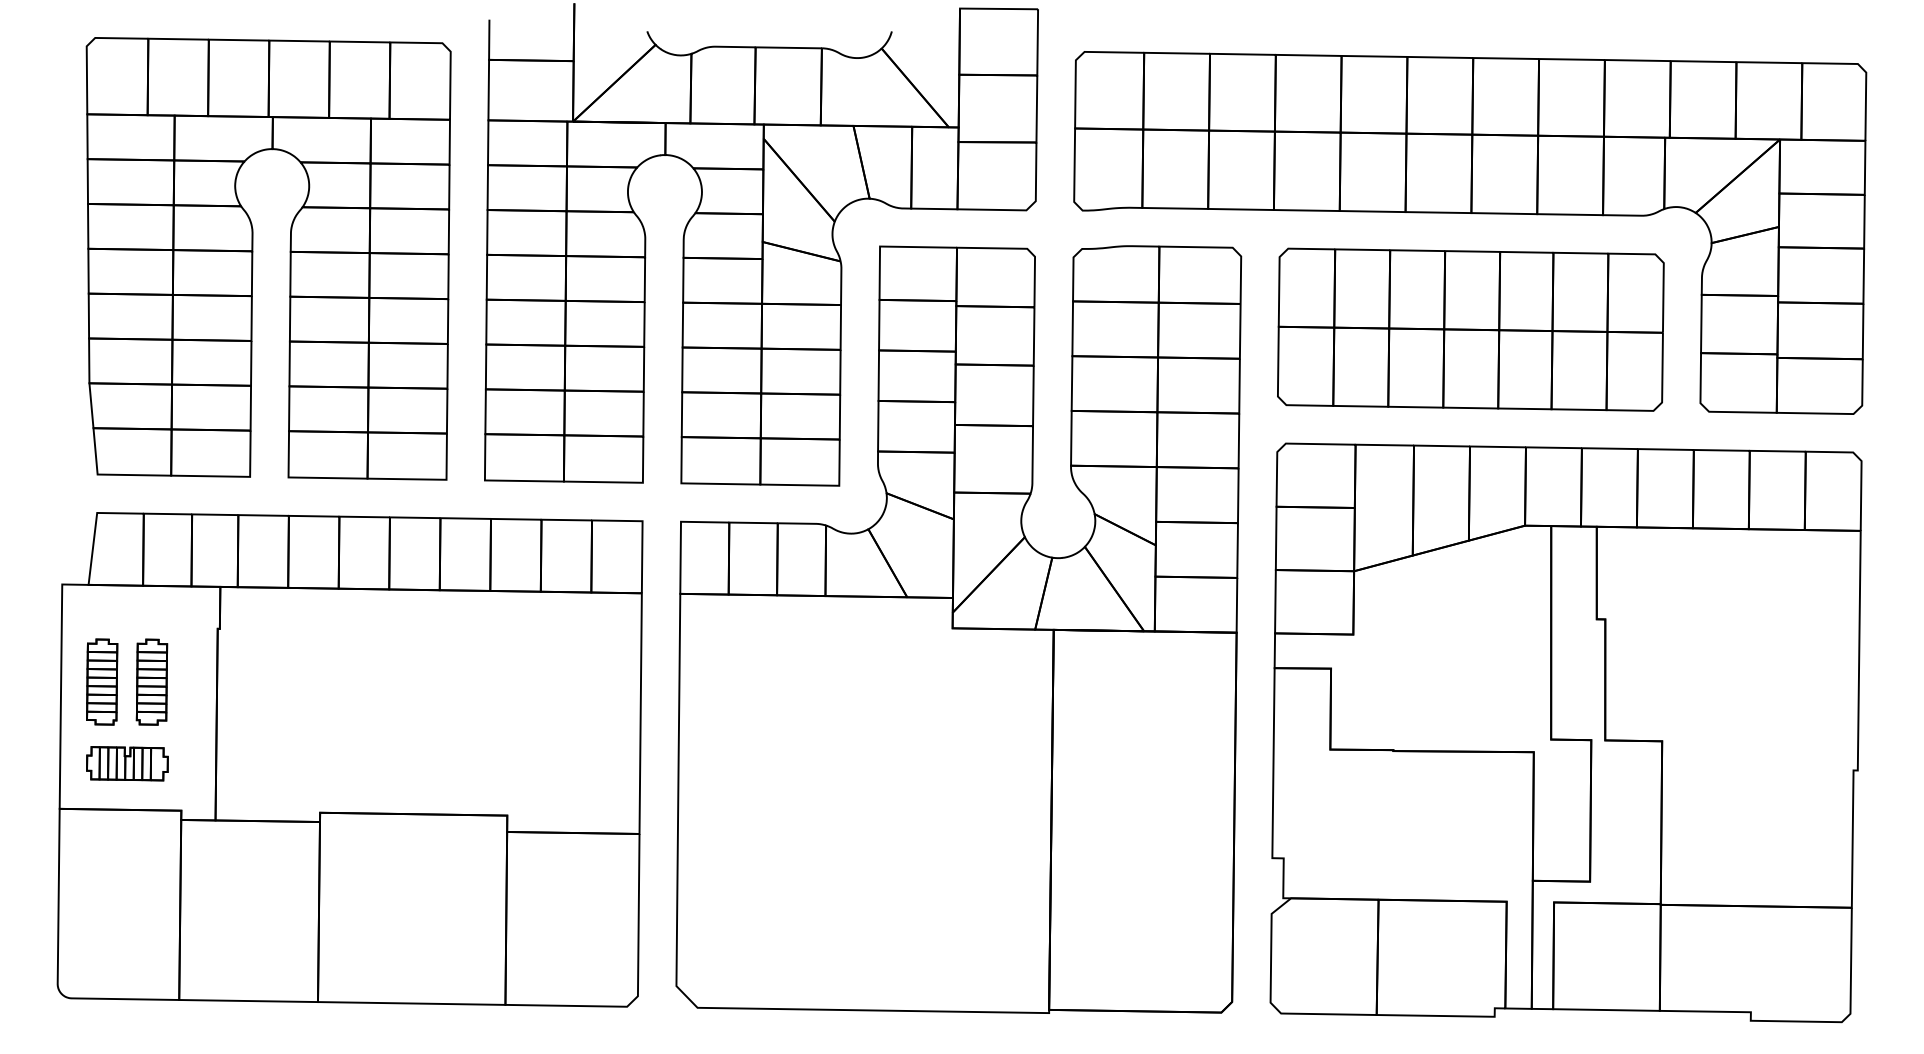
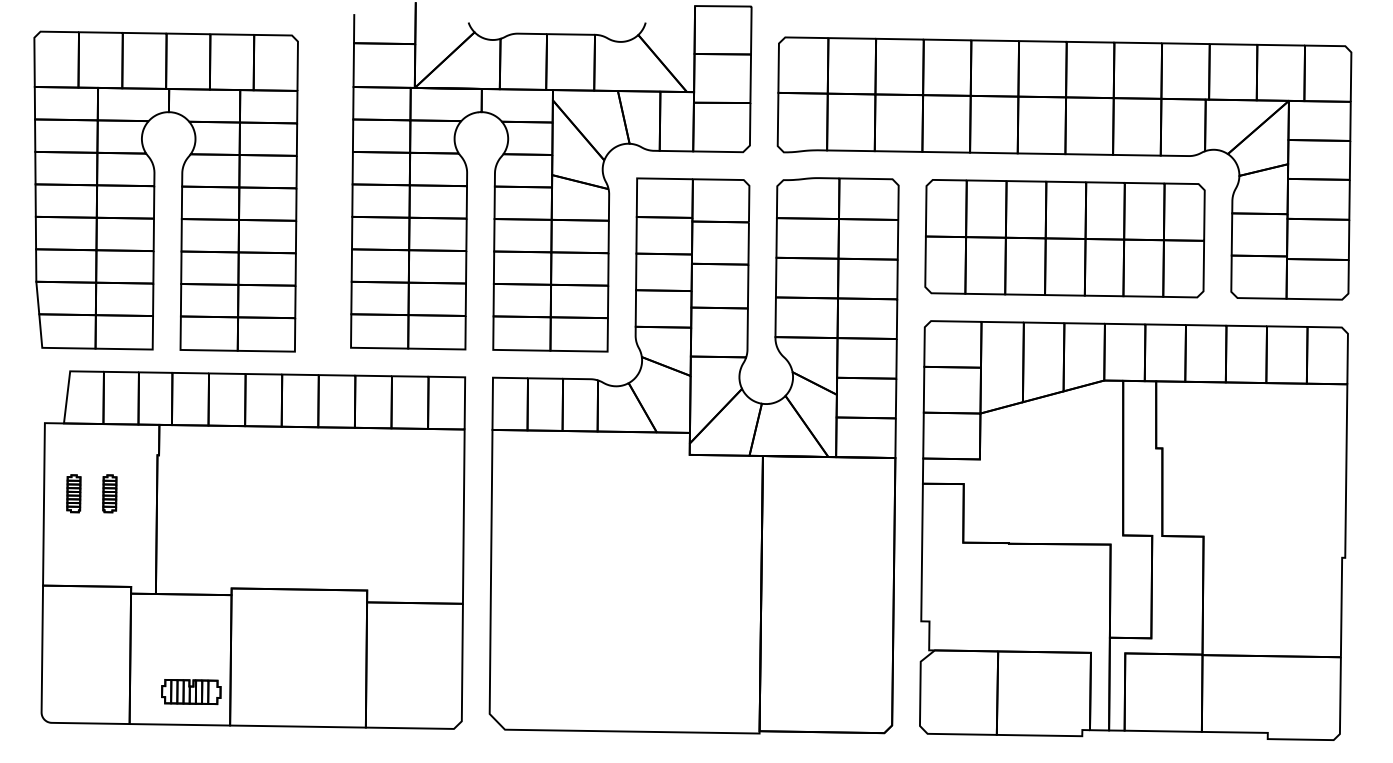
part: (253, 258) -> (155, 191), moved
part: (102, 681) -> (74, 493), size x0.6
part: (151, 681) -> (109, 493), size x0.6
part: (127, 763) -> (191, 691), moved

